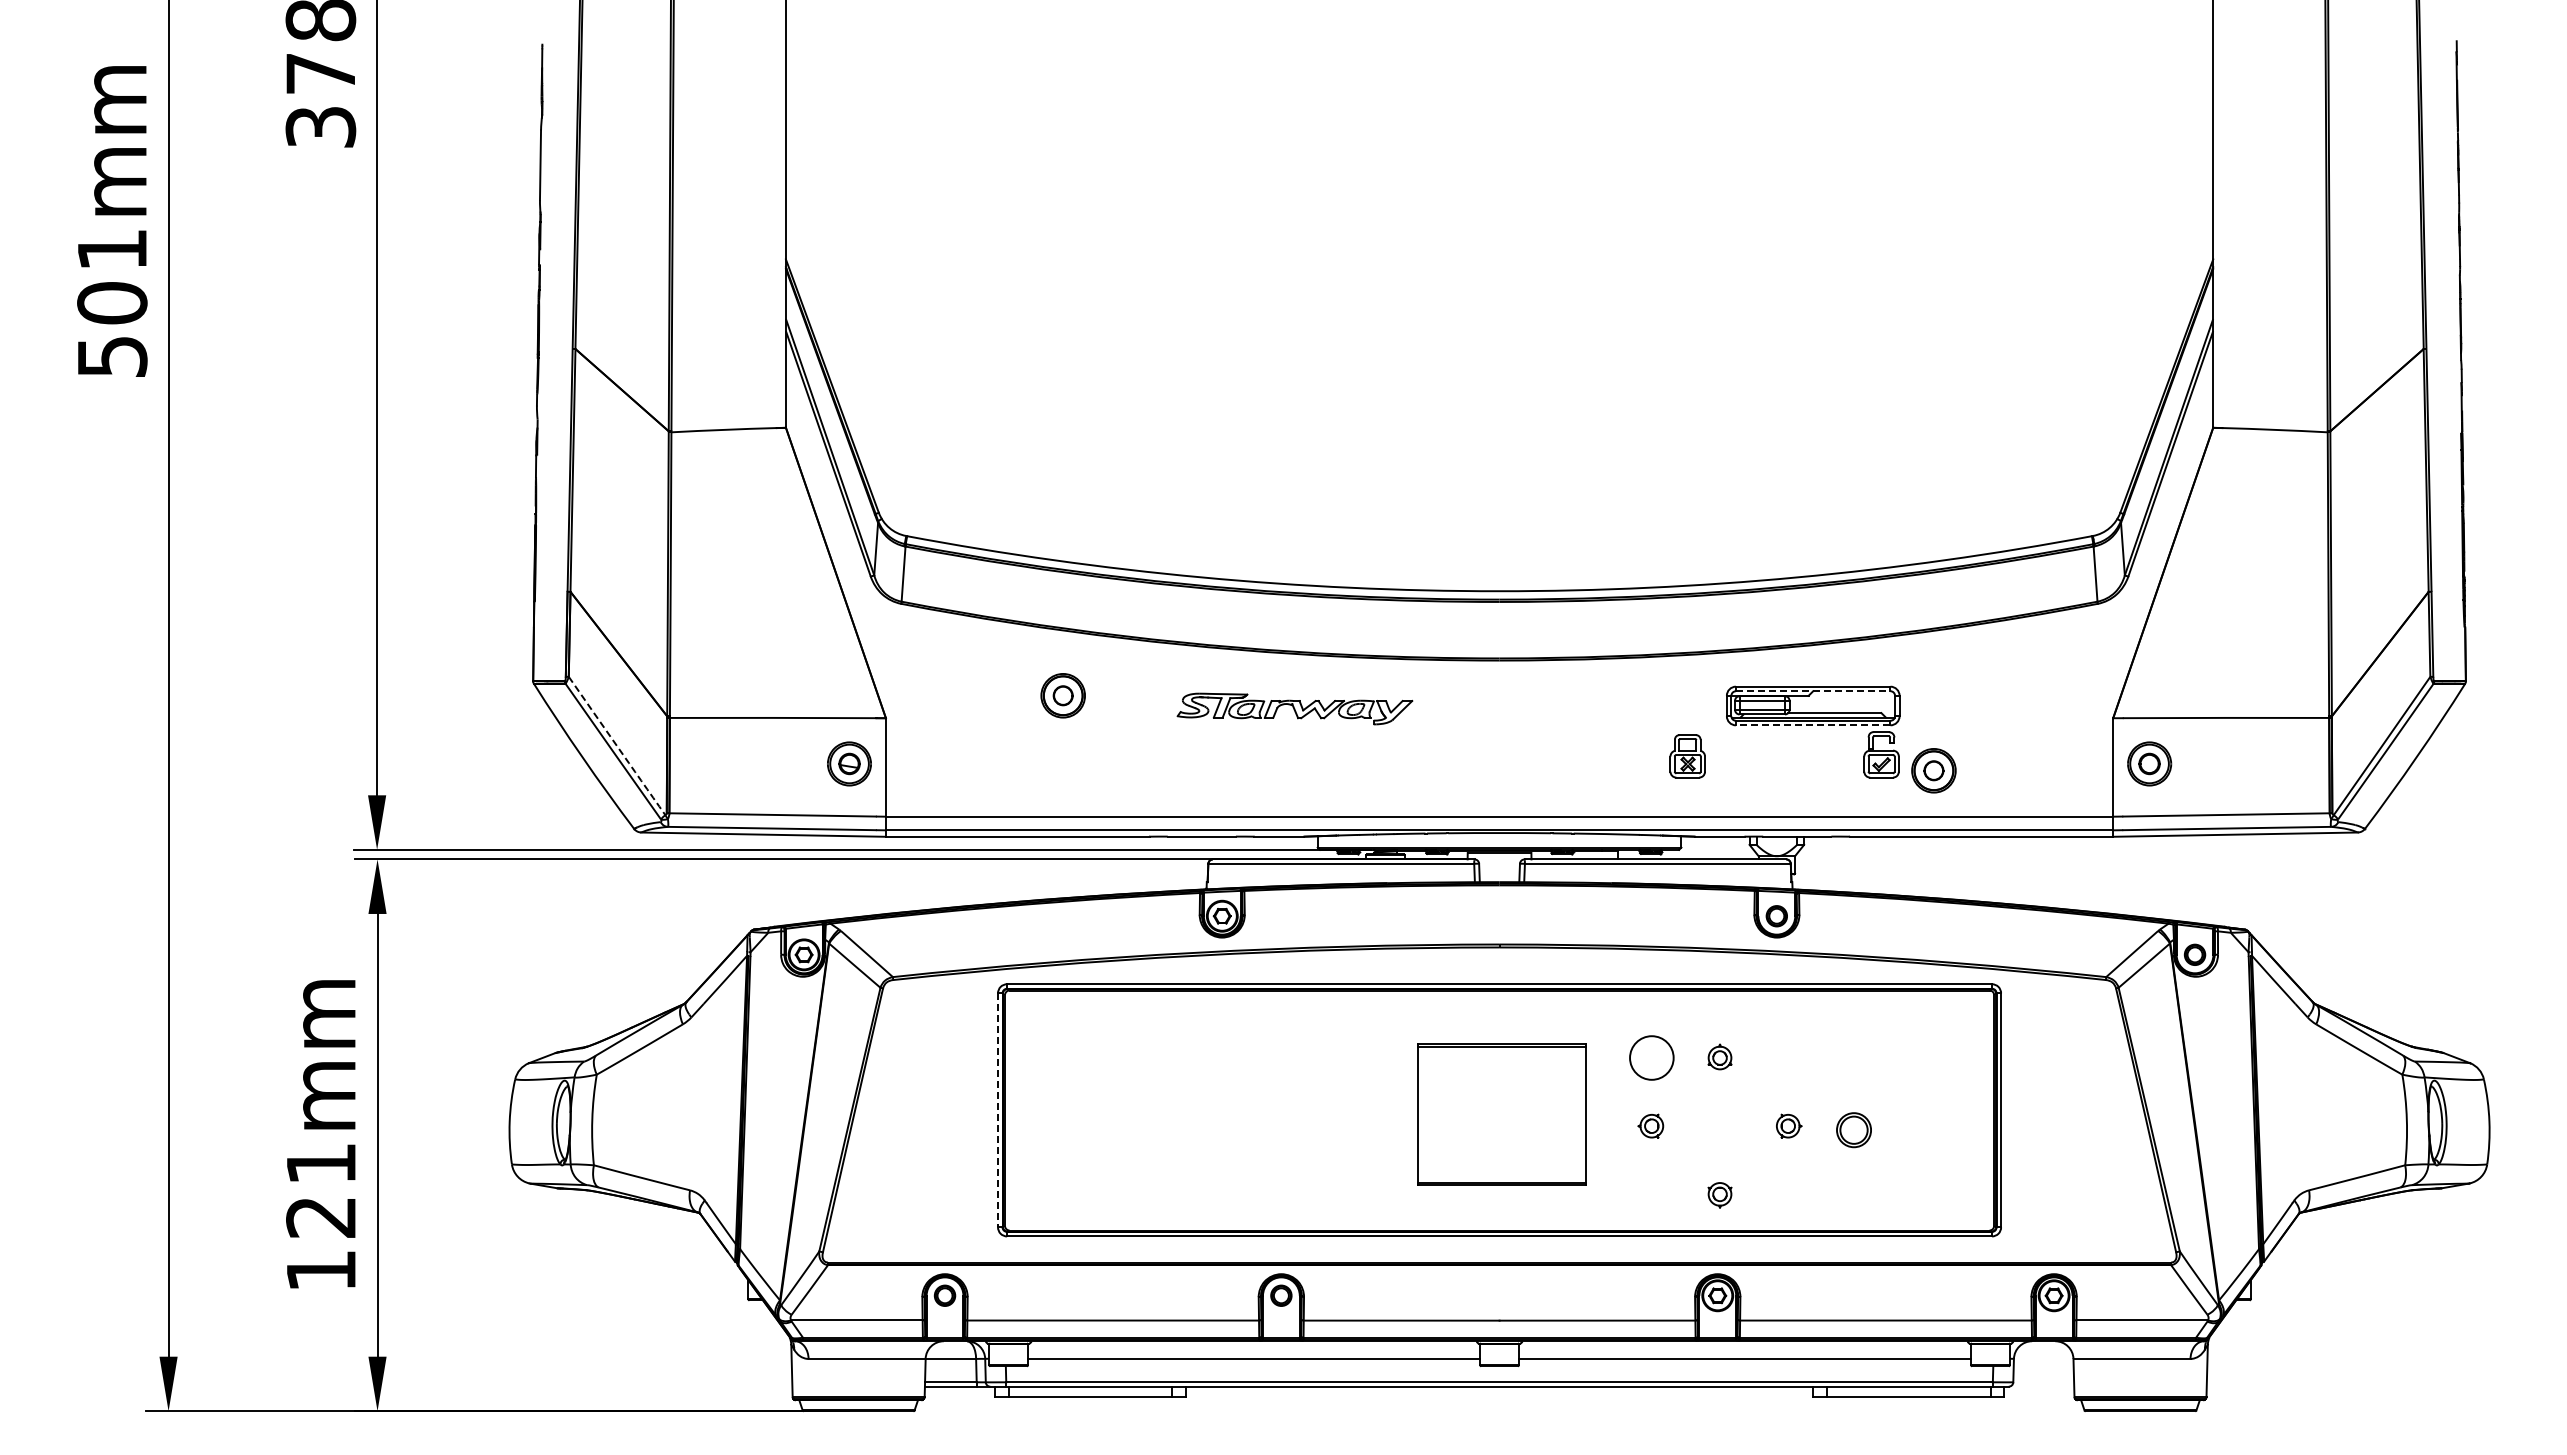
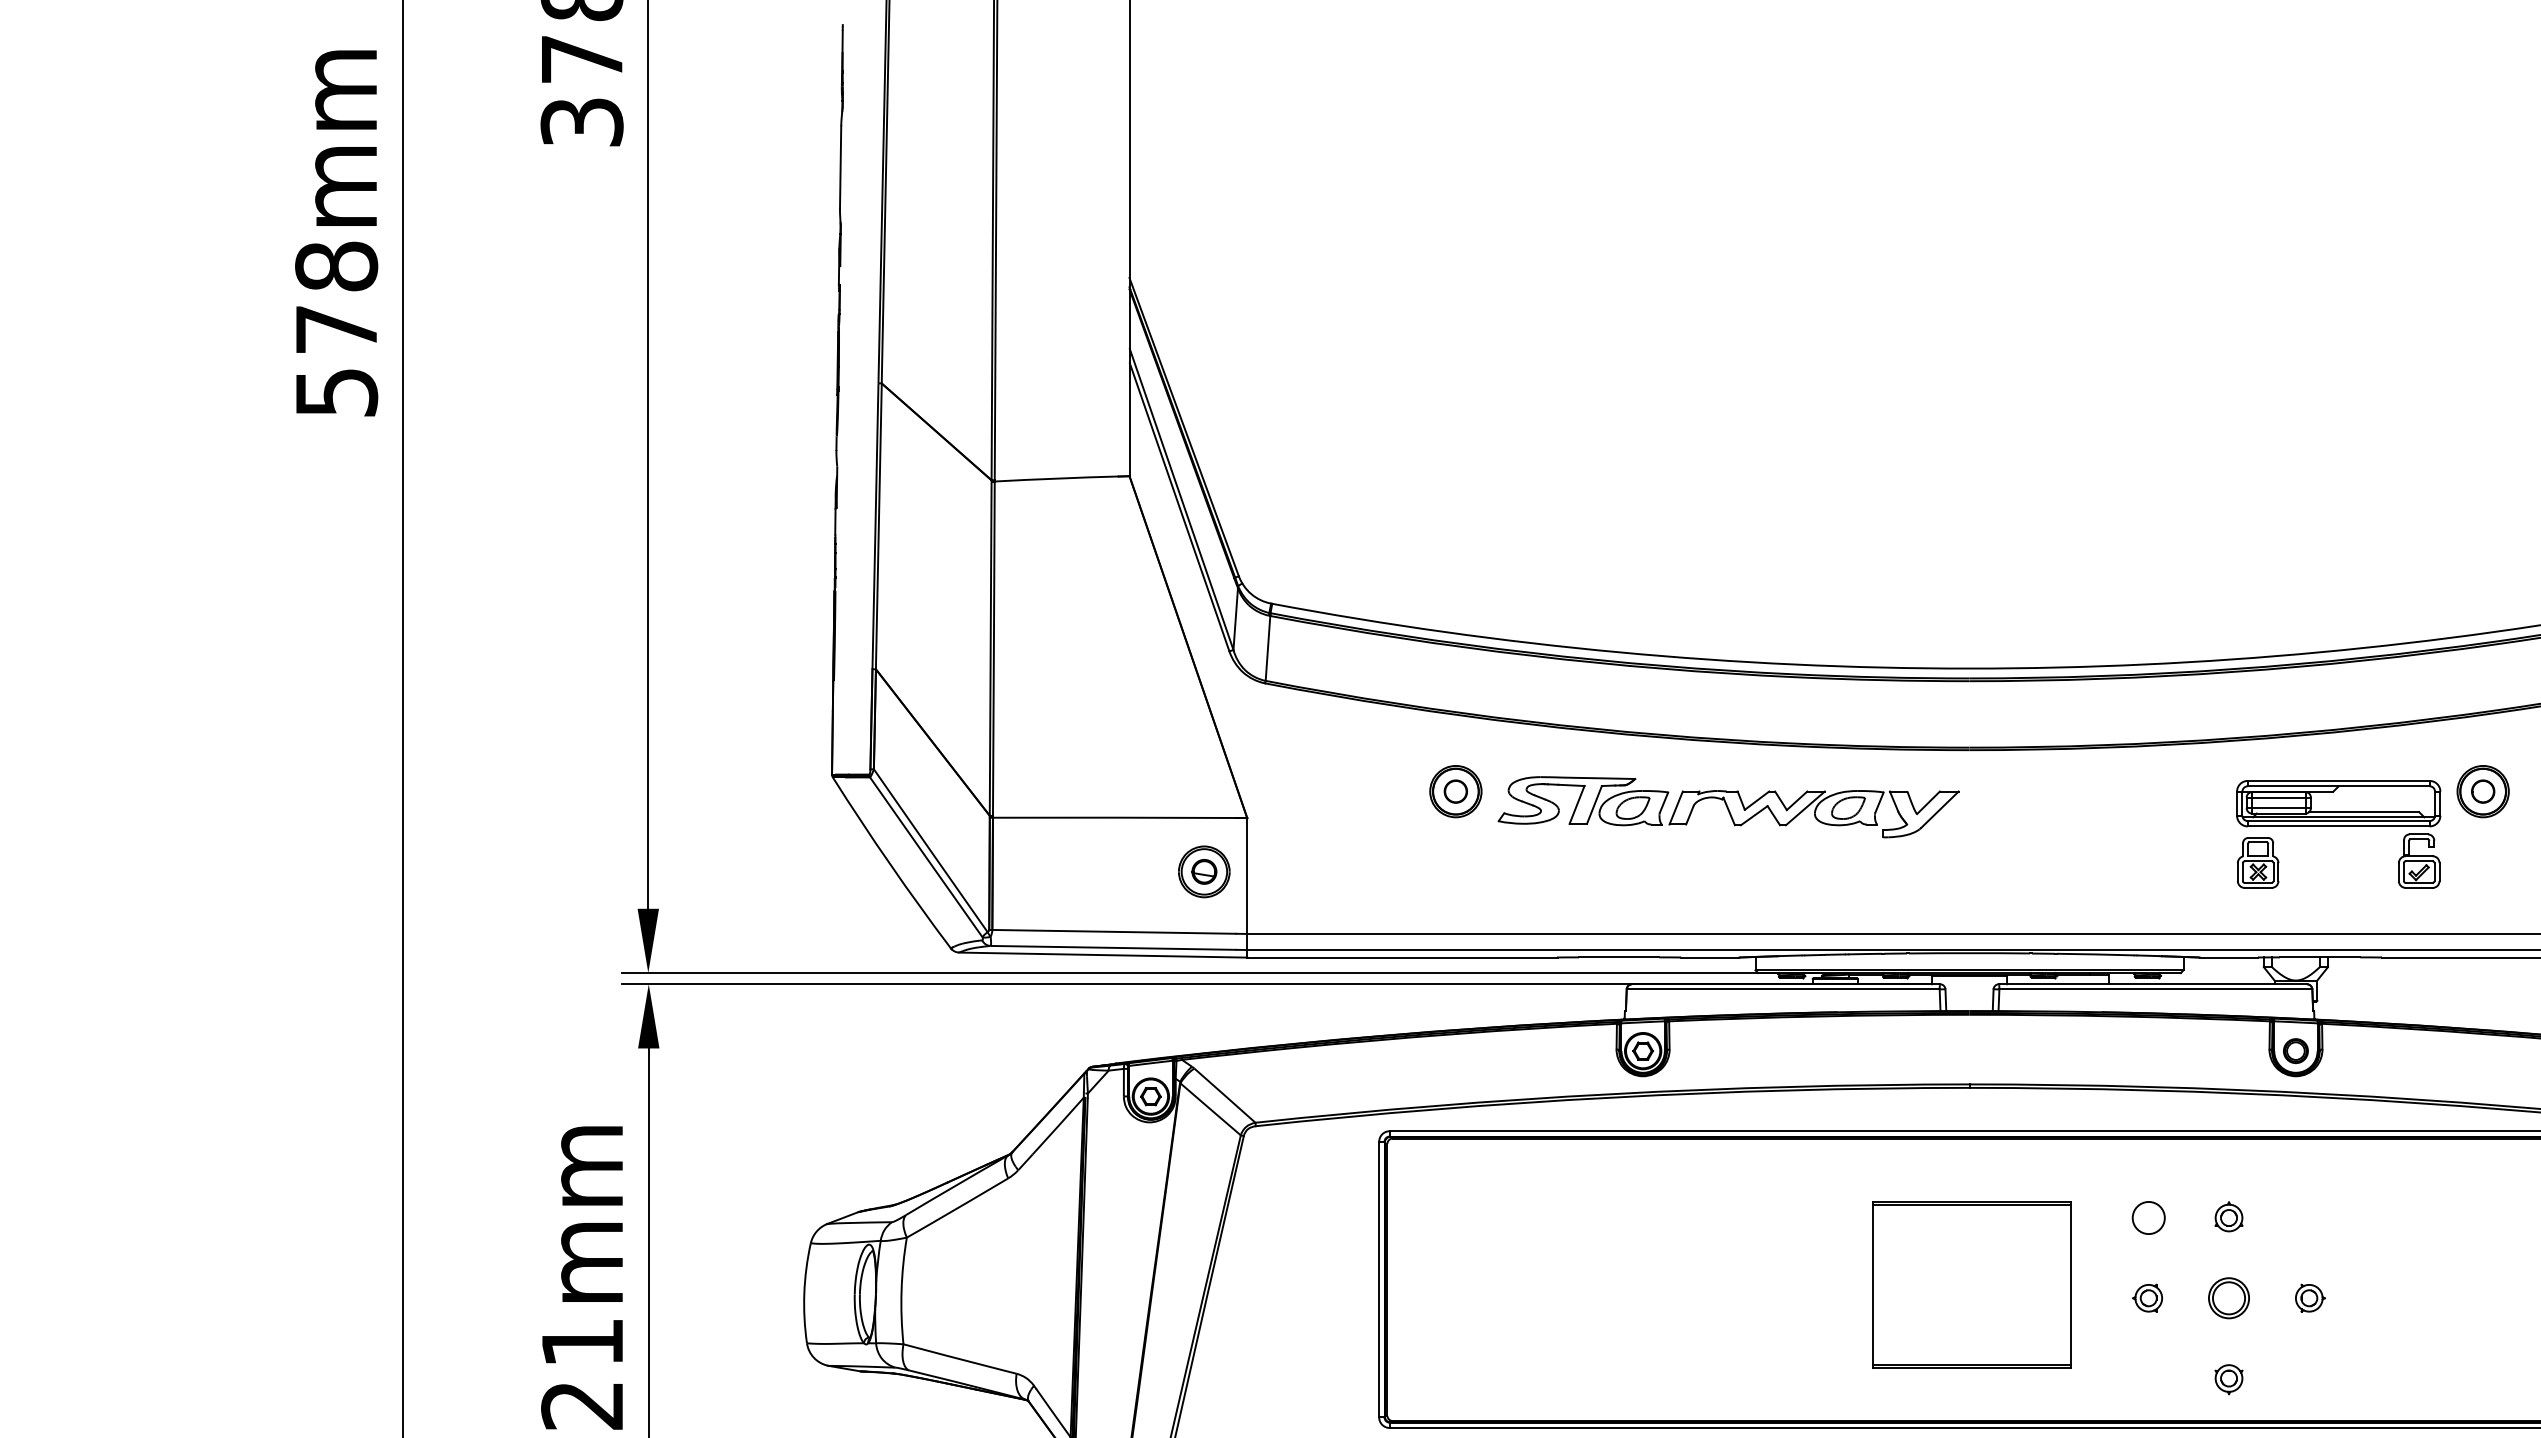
text: (112, 276) -> (336, 298), 501mm -> 578mm
line: (1813, 691) -> (2339, 786), dashed -> solid
part: (1294, 708) -> (1728, 806), size x1.67
line: (1812, 725) -> (2337, 826), dashed -> solid
arc: (617, 746) -> (931, 851), dashed -> solid
part: (1687, 756) -> (2257, 863), moved
part: (1933, 770) -> (2482, 791), moved
circle: (1651, 1057) -> (2148, 1217), size x0.62
line: (998, 1110) -> (1379, 1279), dashed -> solid
part: (1853, 1130) -> (2228, 1298), moved

